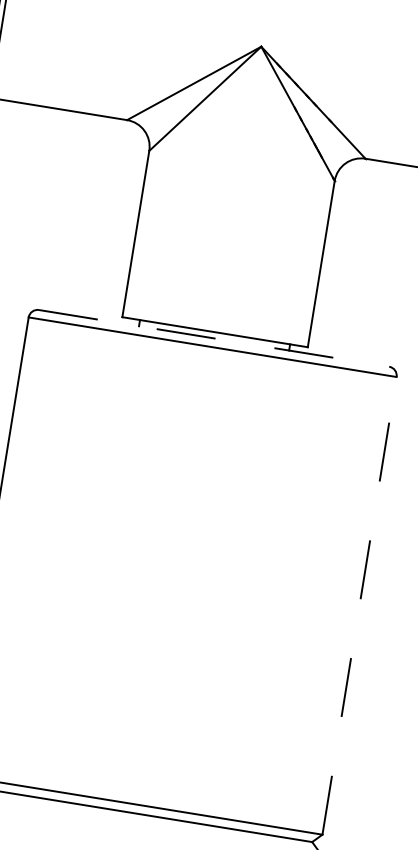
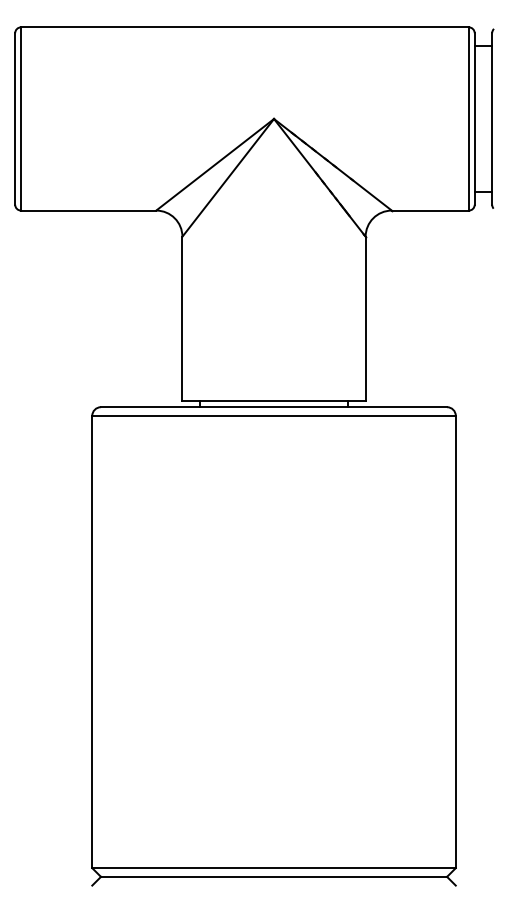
line: (214, 338) -> (274, 407), dashed -> solid
line: (359, 605) -> (455, 641), dashed -> solid

